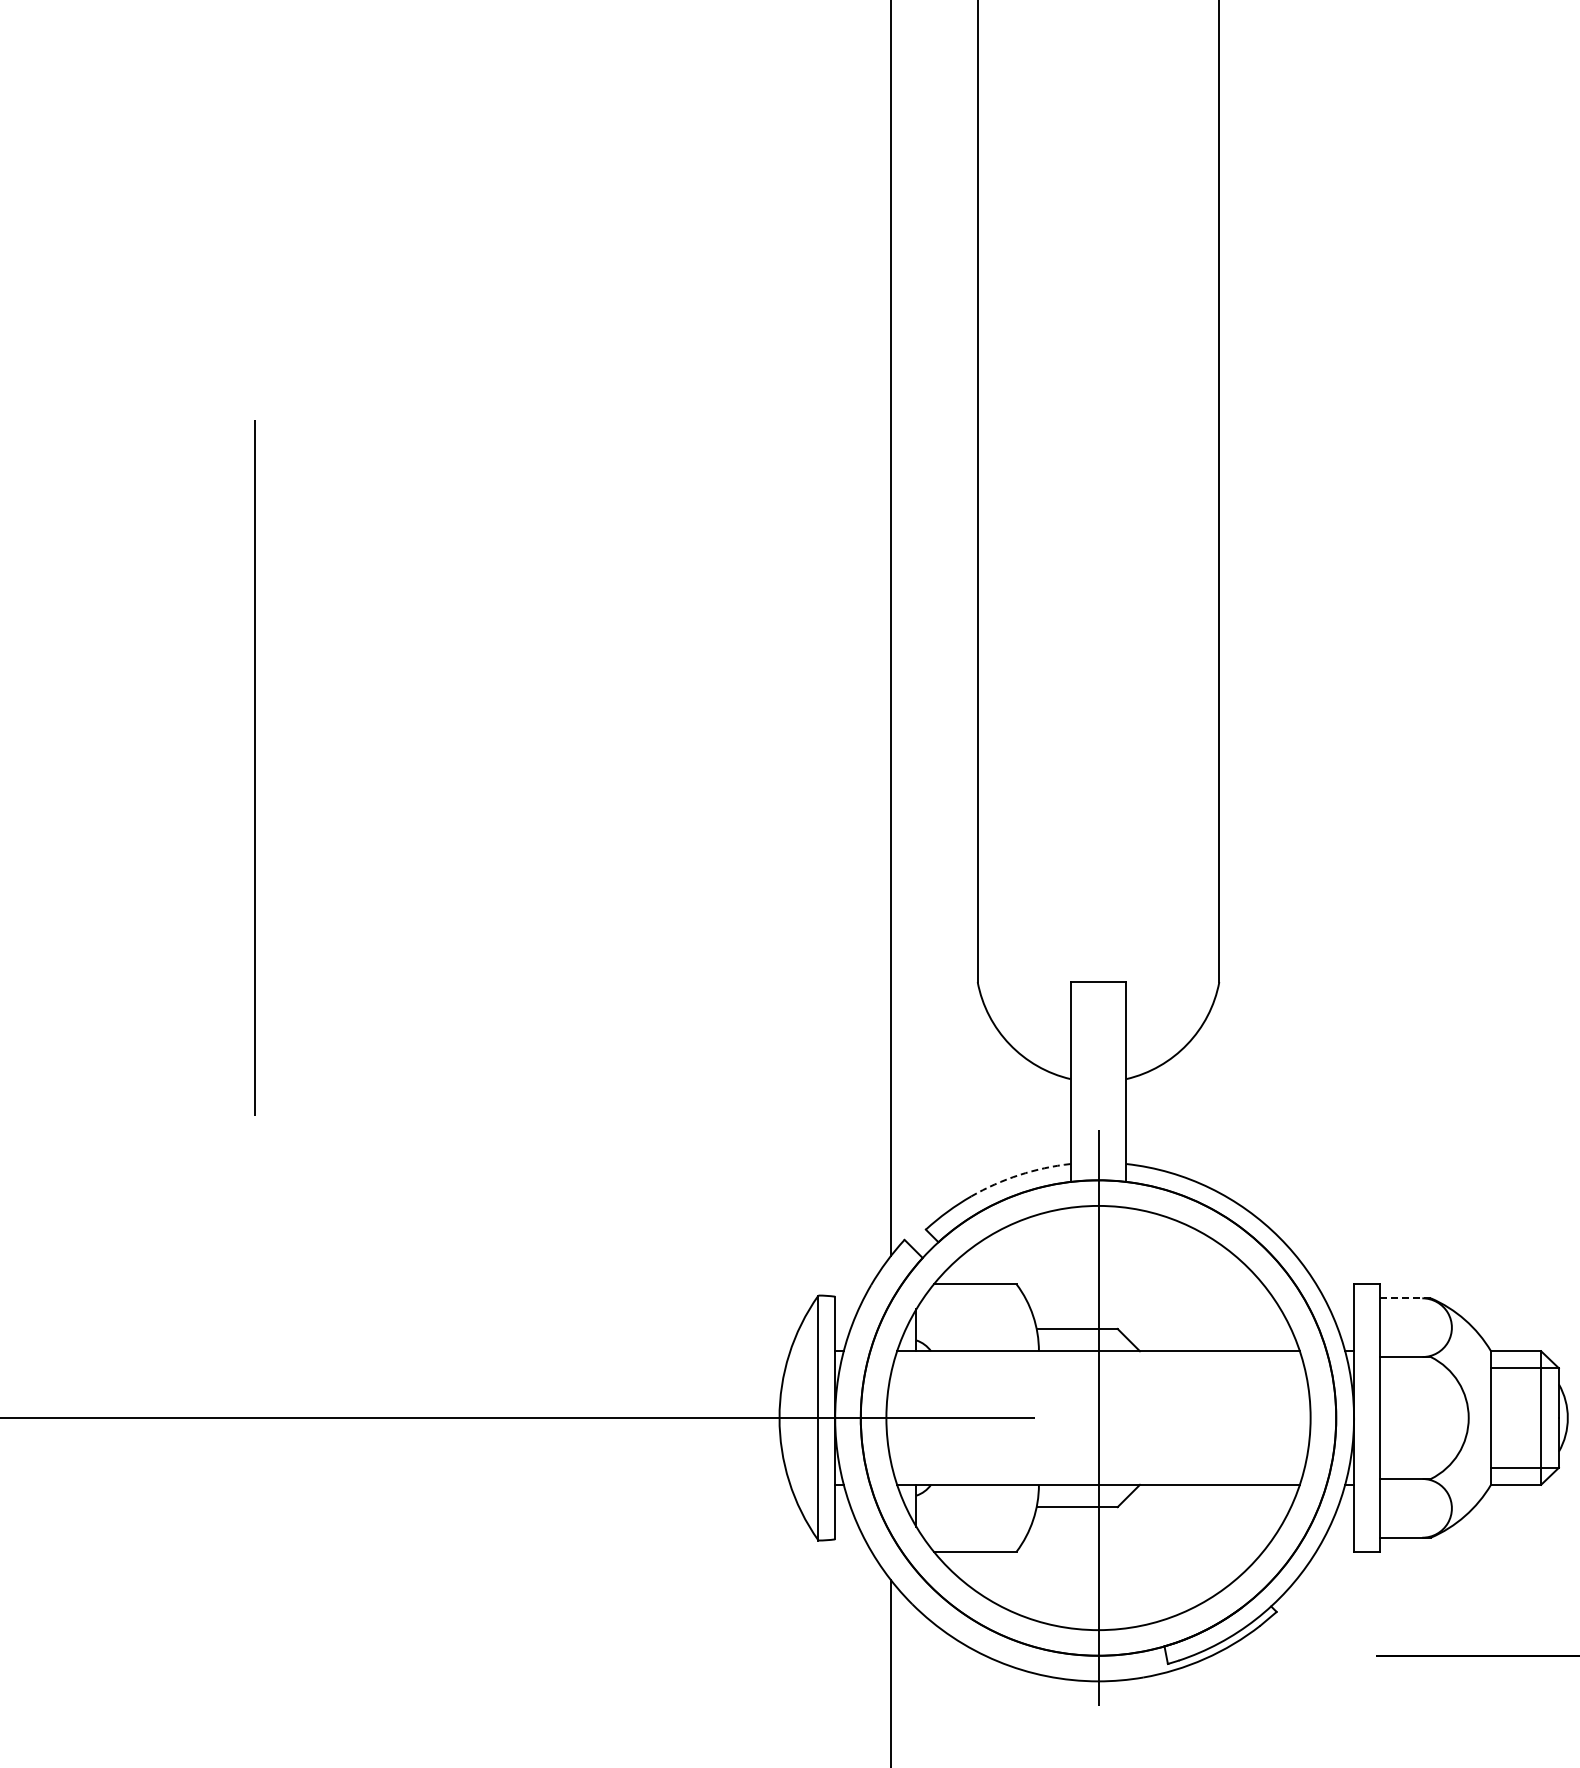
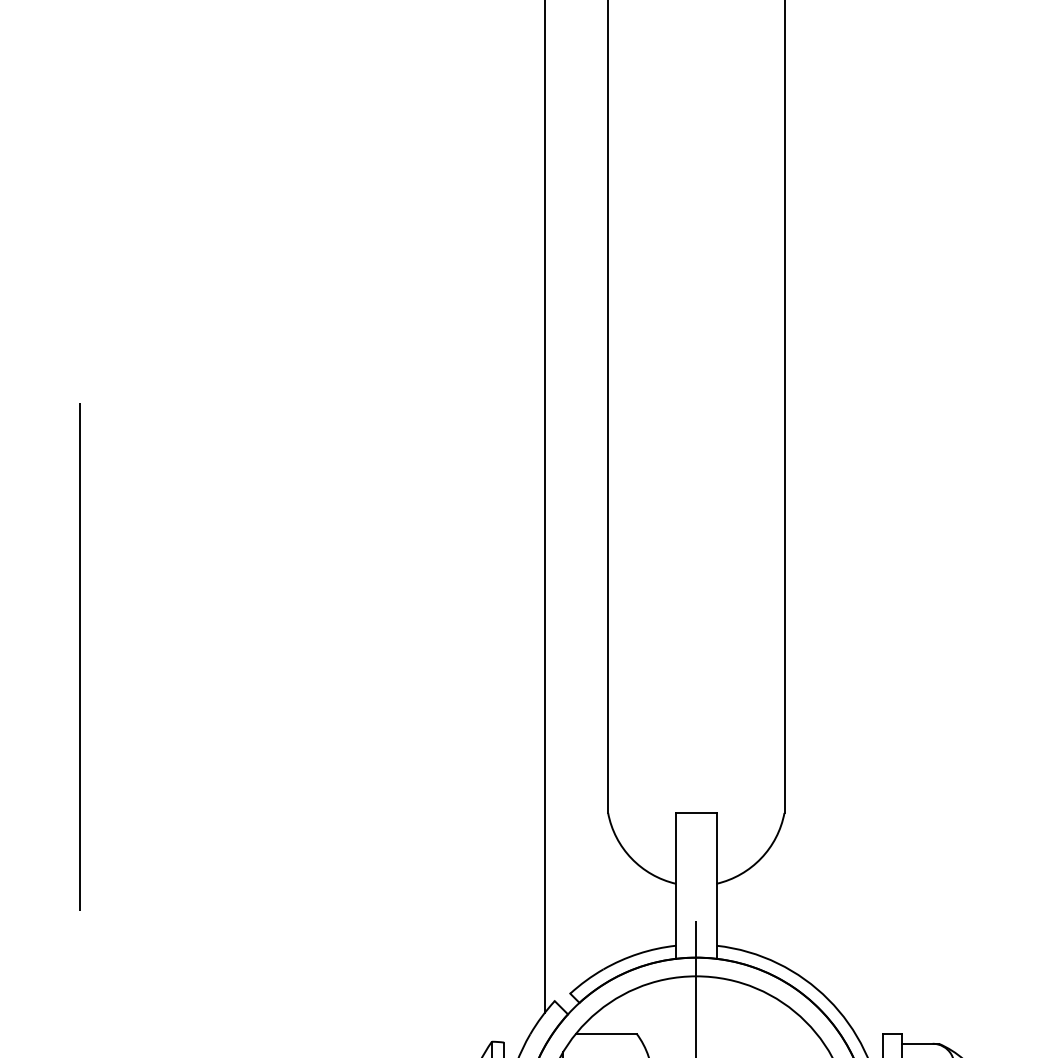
arc: (1019, 1175) -> (638, 954), dashed -> solid
line: (1405, 1298) -> (920, 1043), dashed -> solid

